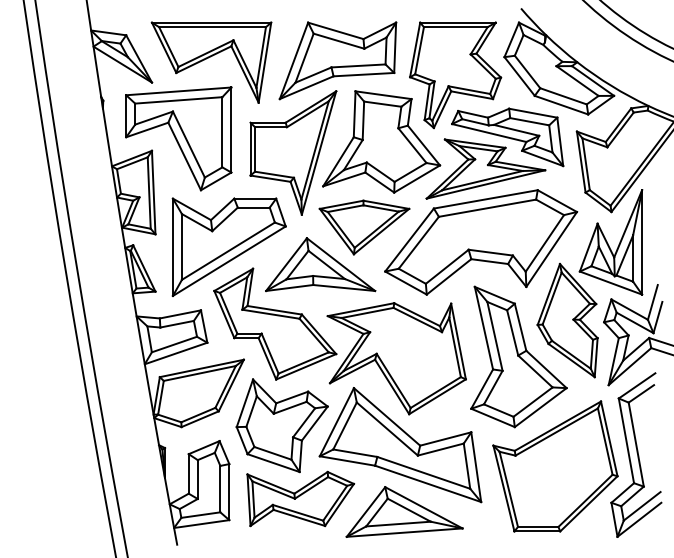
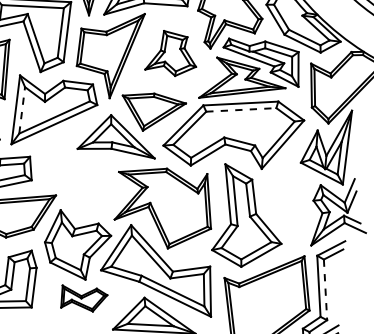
part: (381, 141) -> (172, 53), size x0.6
line: (488, 208) -> (241, 110), solid -> dashed
line: (181, 246) -> (21, 110), solid -> dashed
part: (567, 320) -> (287, 196), removed
part: (275, 323) -> (81, 172), removed
line: (636, 444) -> (325, 289), solid -> dashed
part: (300, 498) -> (83, 298), size x0.6

